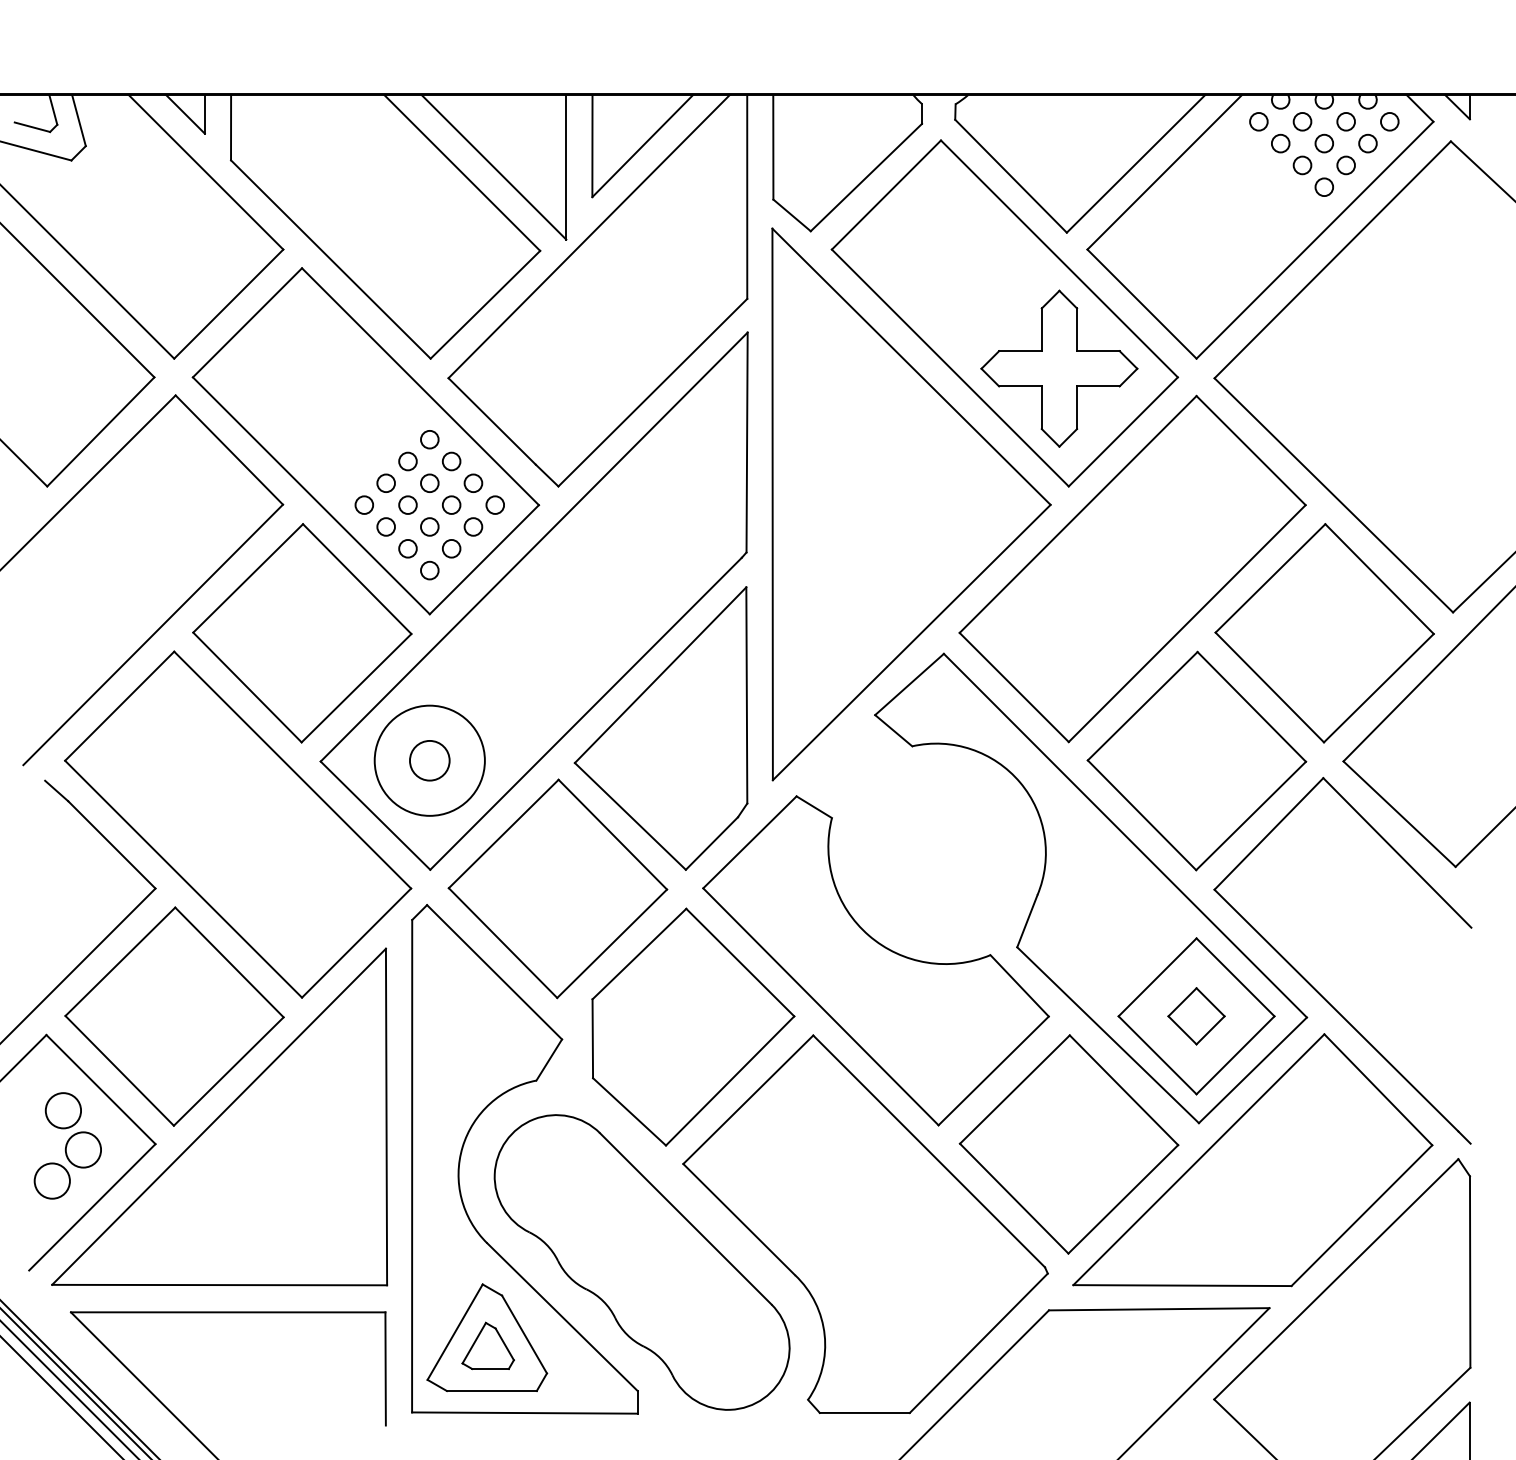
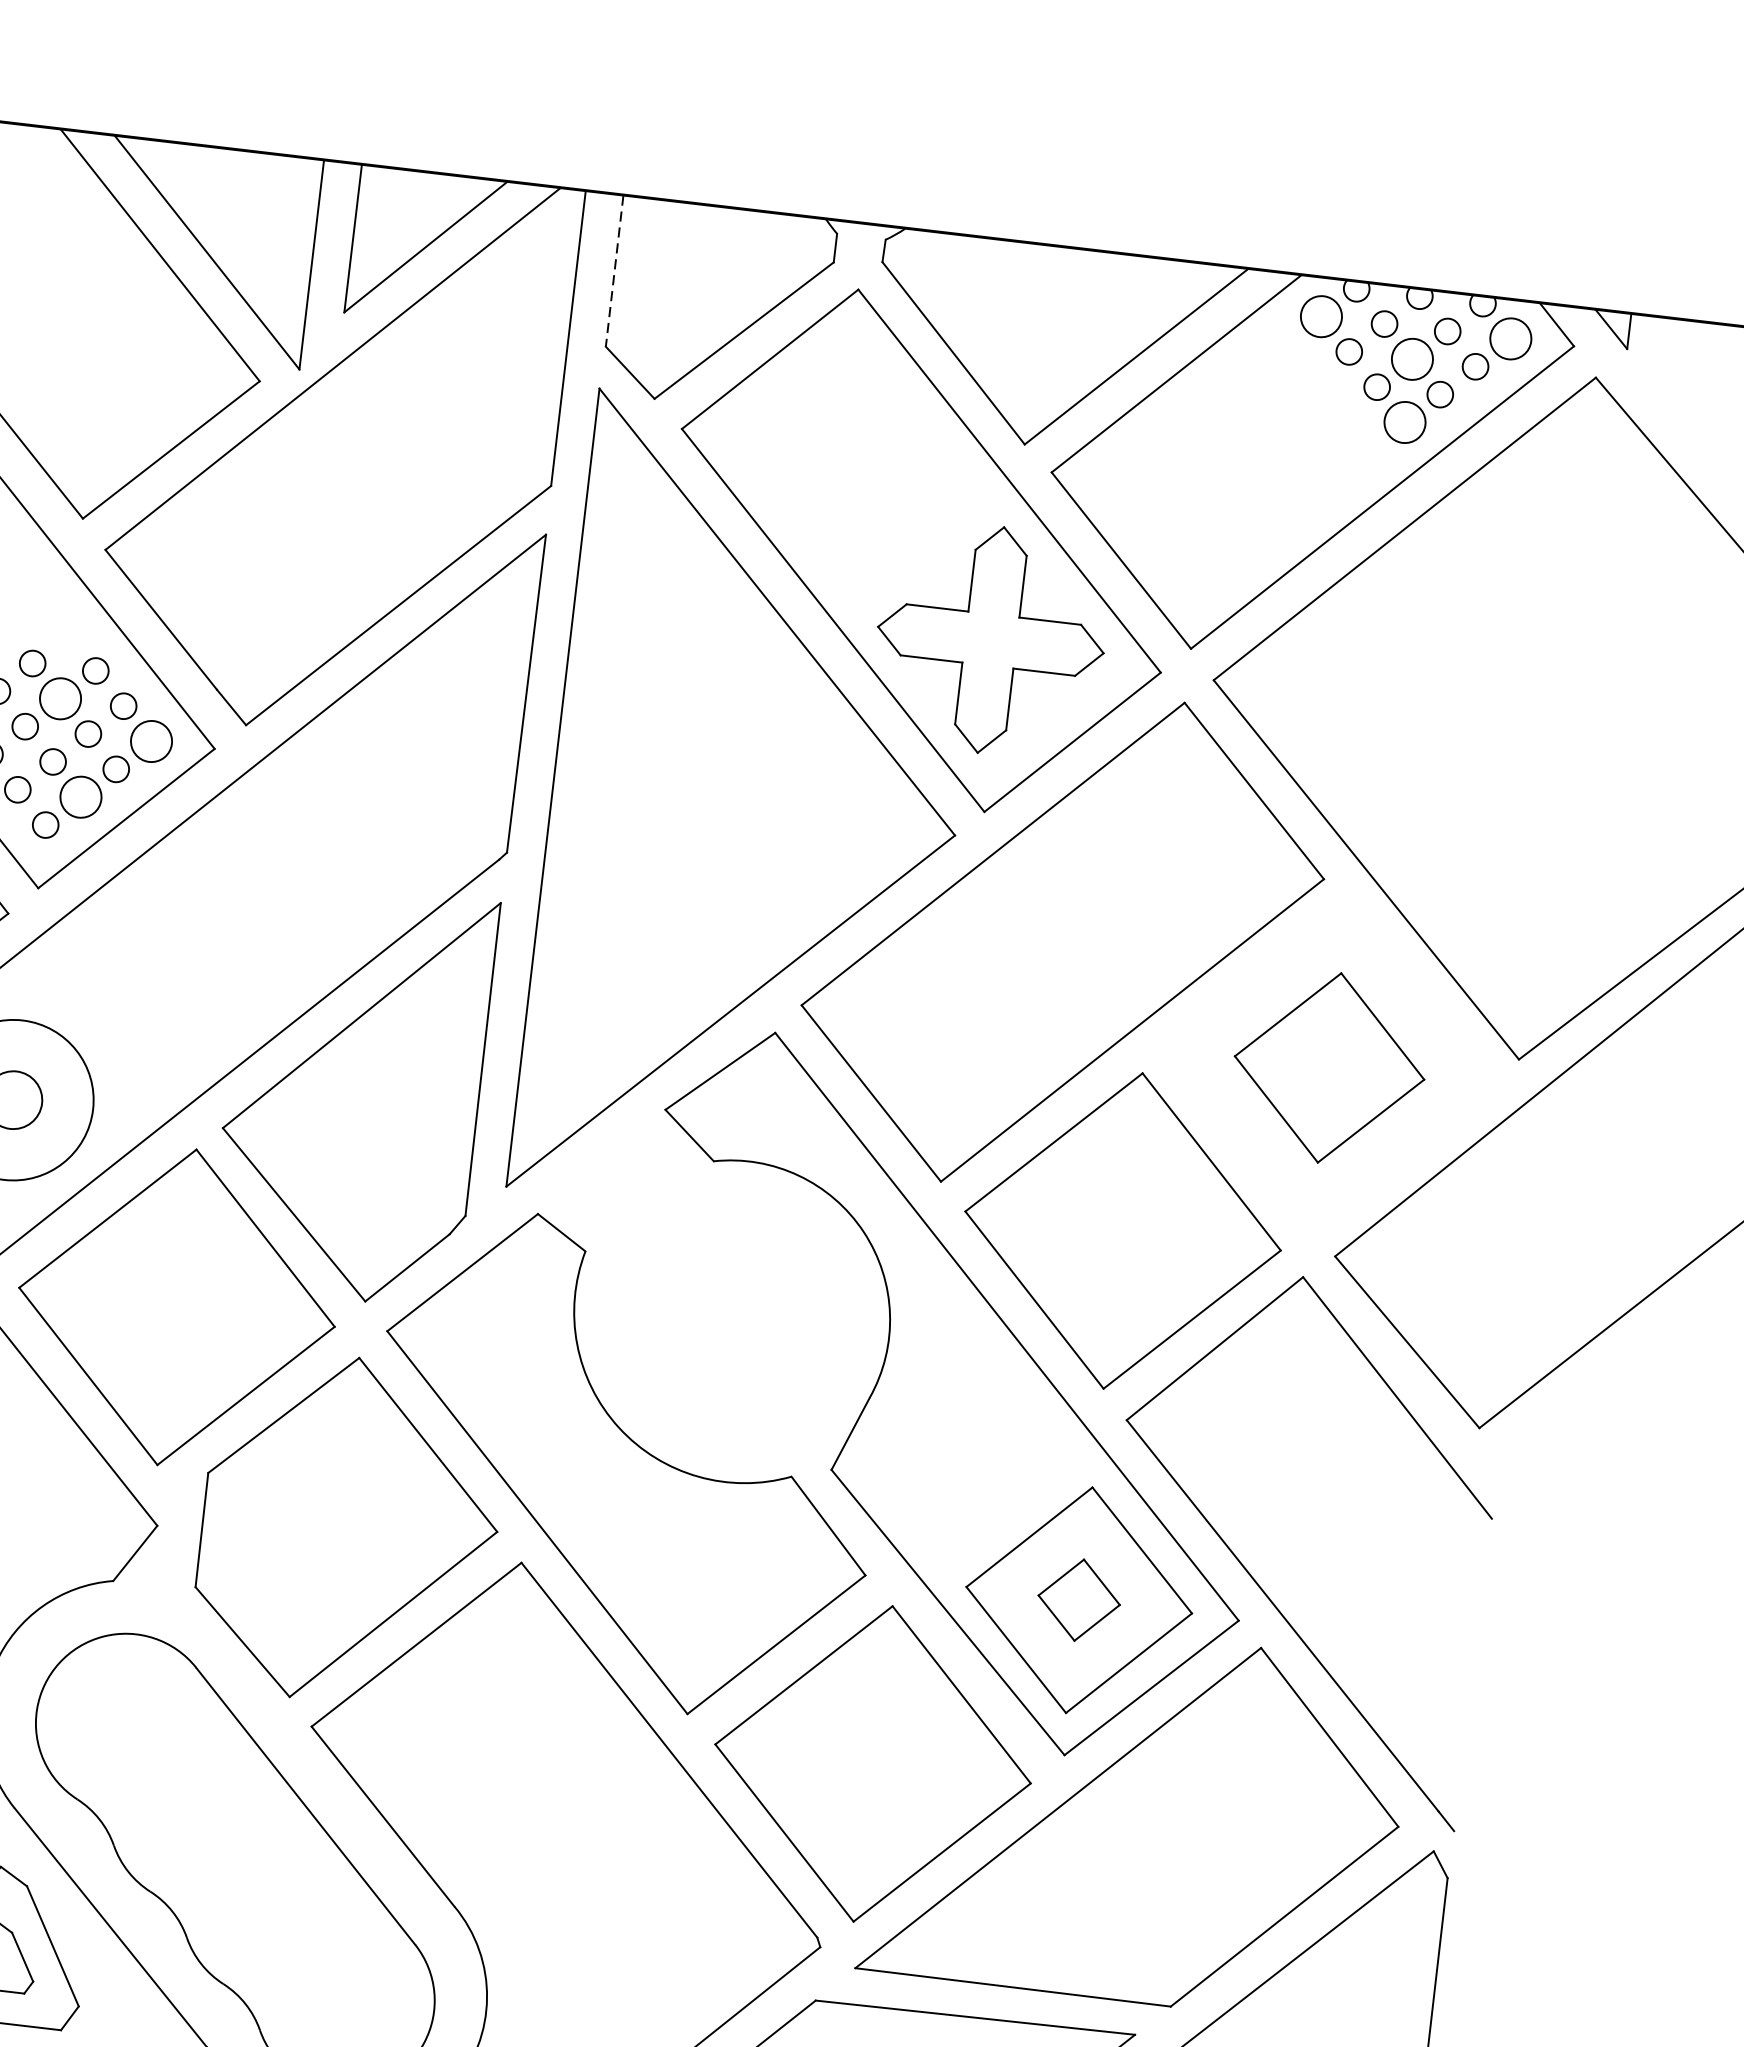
circle: (1258, 121) -> (1320, 316), size x1.6
circle: (1389, 121) -> (1510, 338), size x1.6
circle: (1324, 143) -> (1412, 359), size x1.6
line: (773, 147) -> (614, 271), solid -> dashed
circle: (1324, 187) -> (1405, 422), size x1.6
circle: (429, 439) -> (67, 635), removed
circle: (429, 483) -> (60, 699), size x1.6
circle: (495, 504) -> (151, 740), size x1.6
circle: (451, 548) -> (80, 796), size x1.6
part: (1324, 633) -> (1329, 1068), size x0.6

